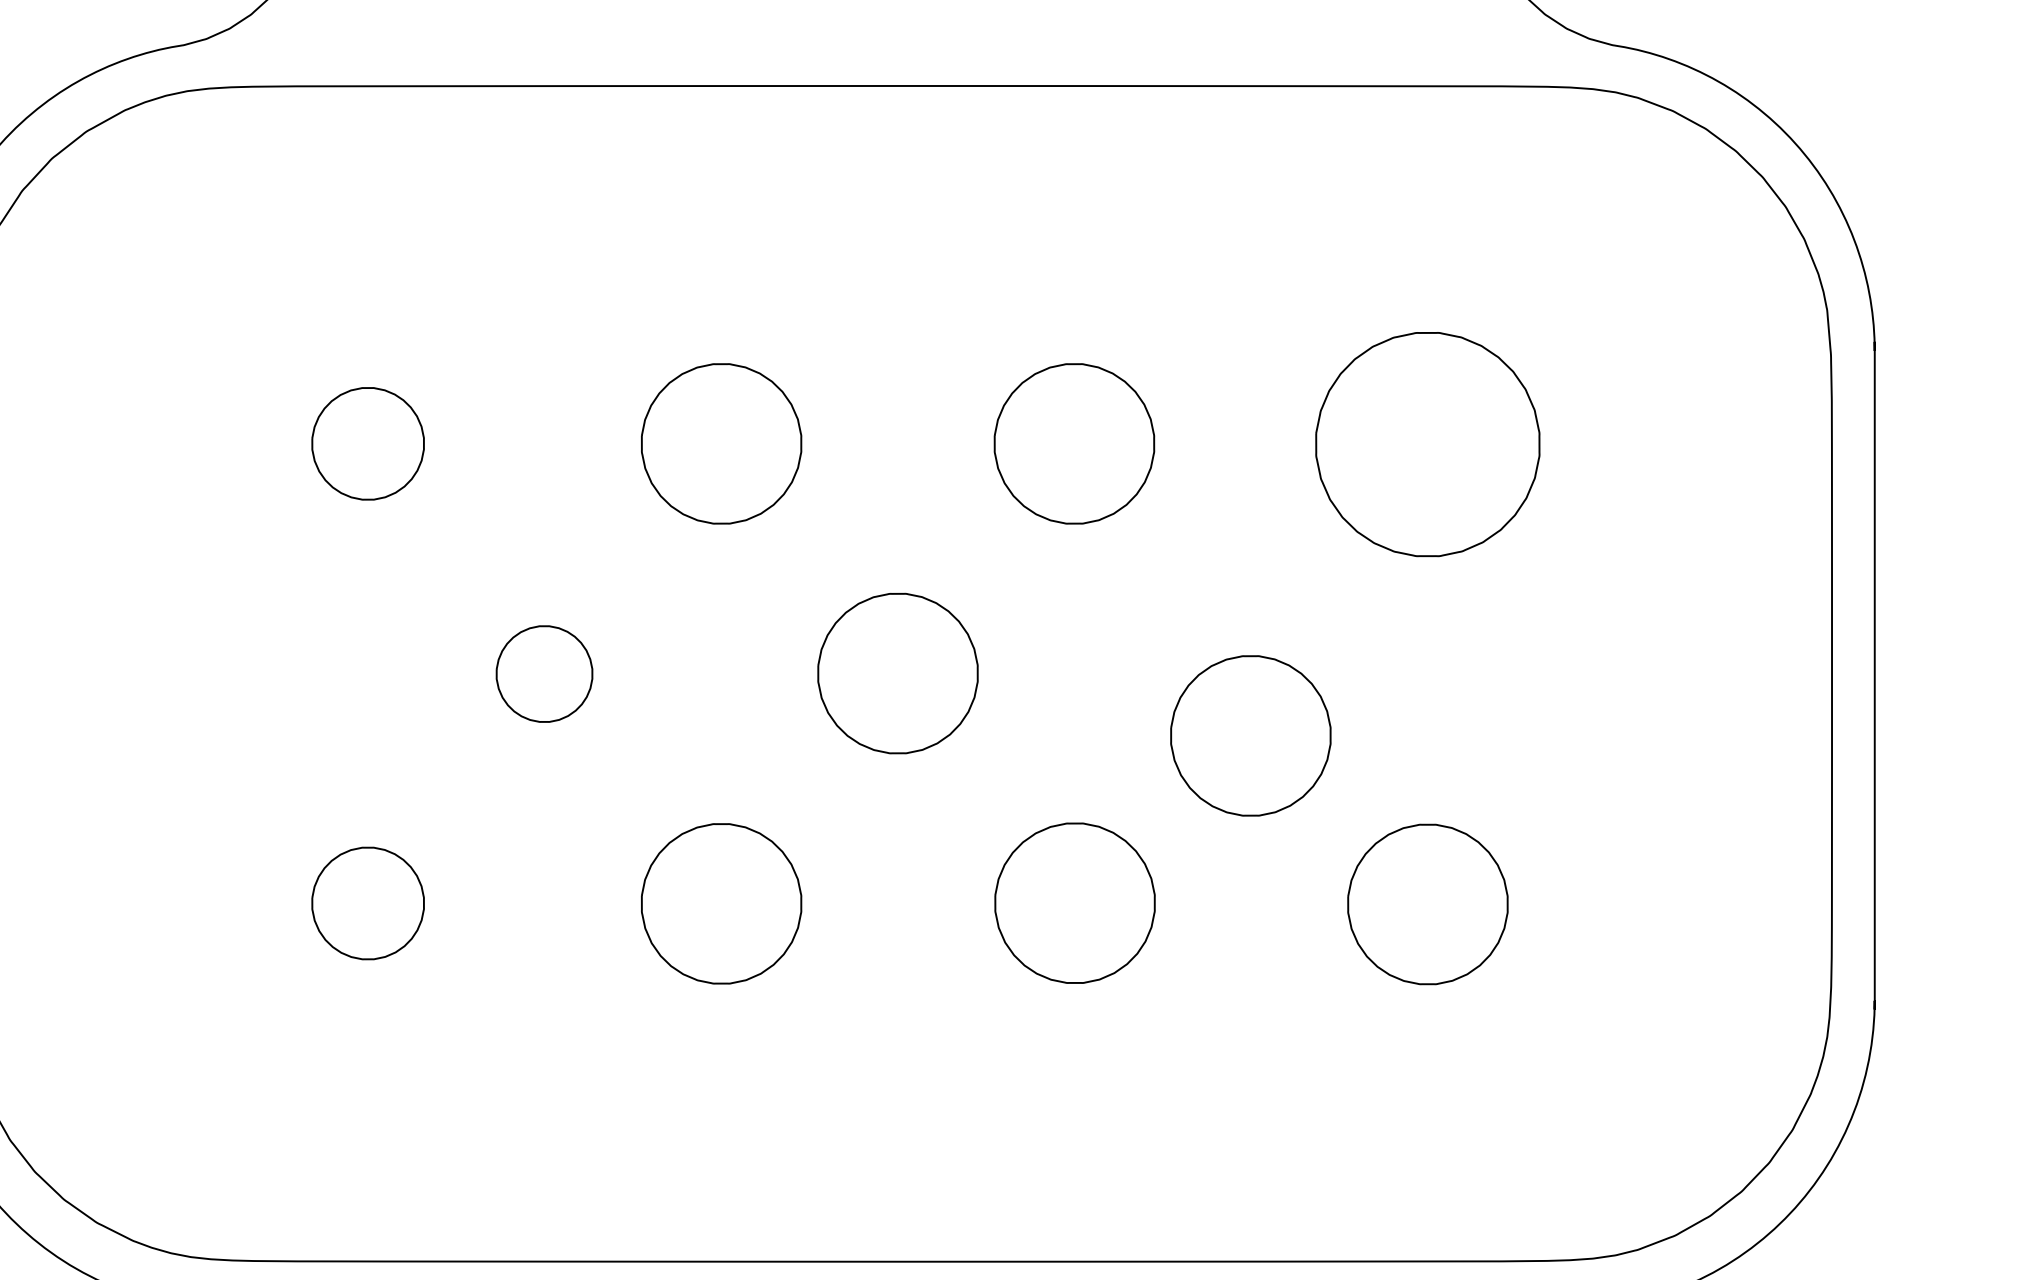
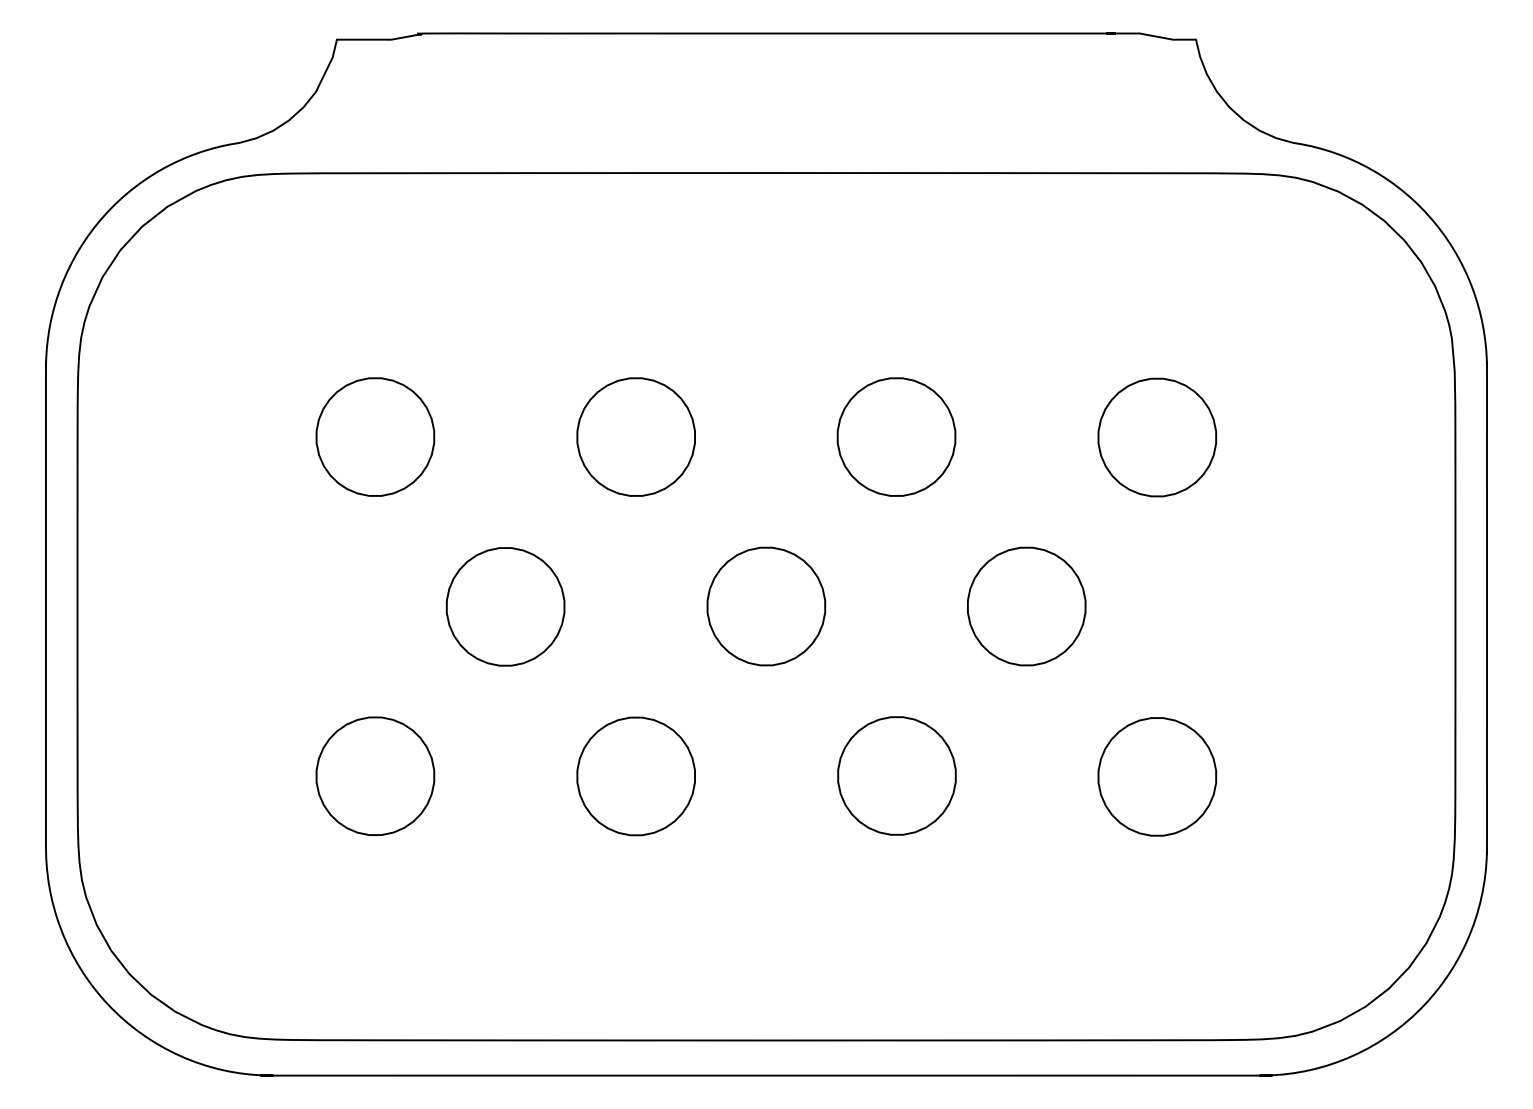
part: (368, 443) -> (375, 436), size x1.43
part: (1428, 444) -> (1157, 437), size x0.71
part: (544, 673) -> (505, 606), size x1.67
part: (1250, 735) -> (1026, 606), moved
part: (368, 902) -> (375, 775), size x1.43

